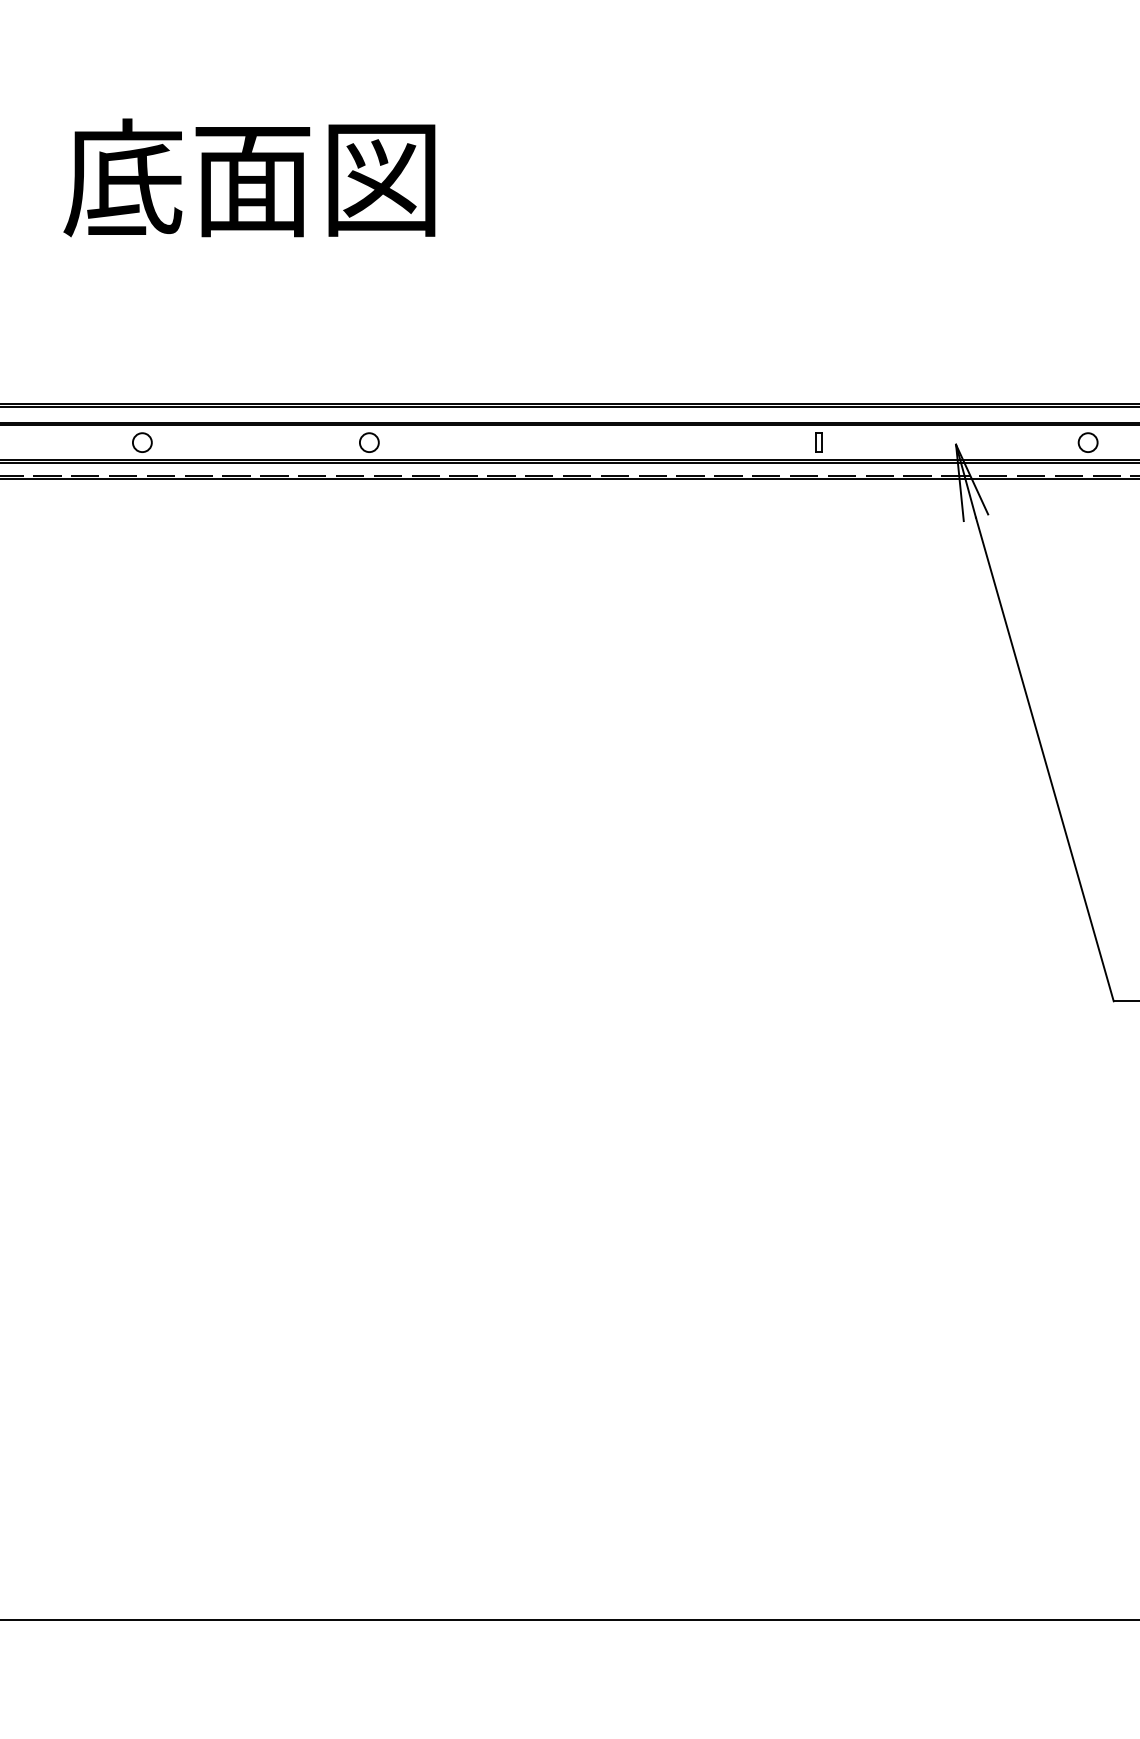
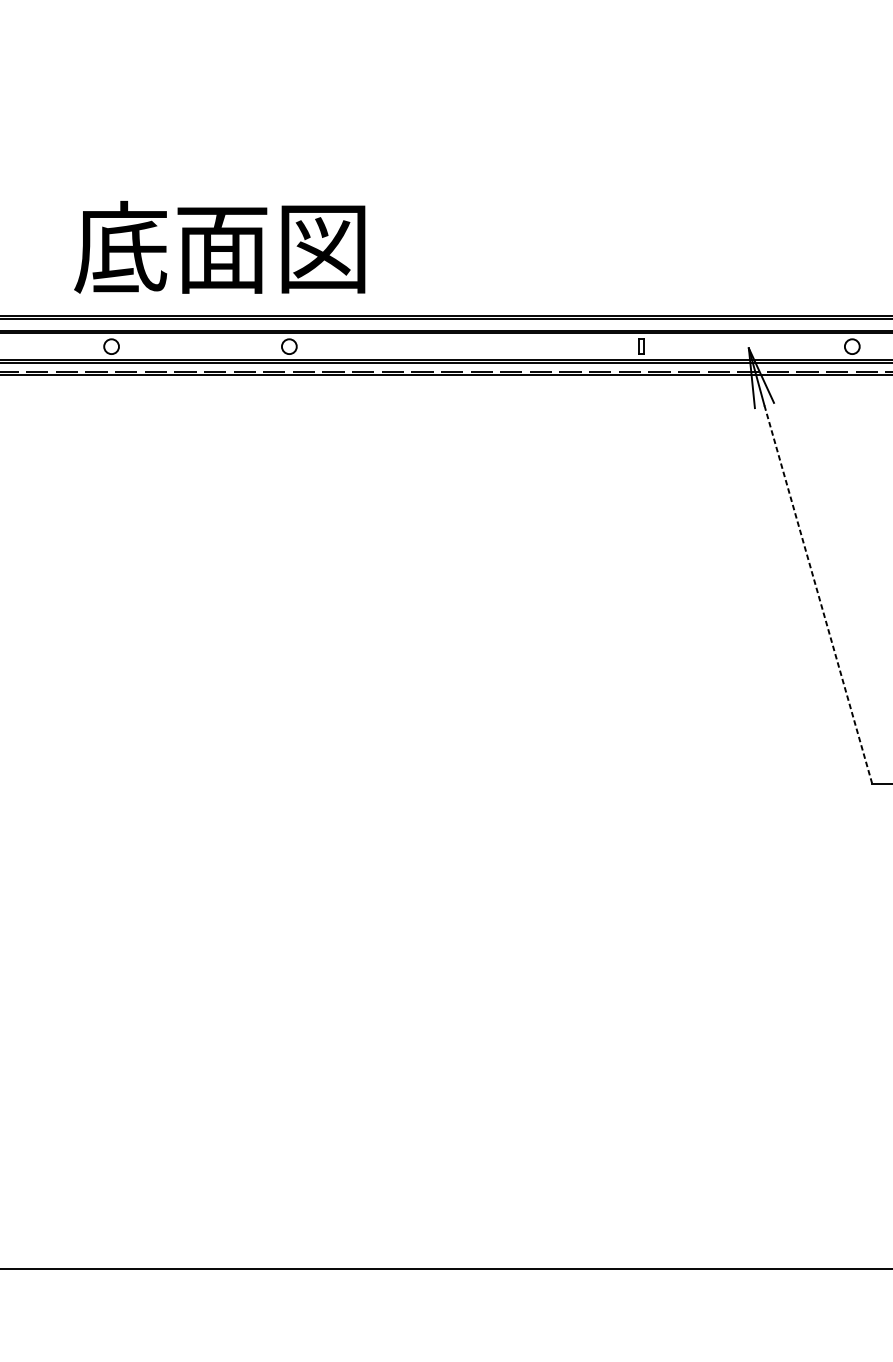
text: (249, 177) -> (219, 247), moved
line: (1045, 760) -> (818, 595), solid -> dashed

